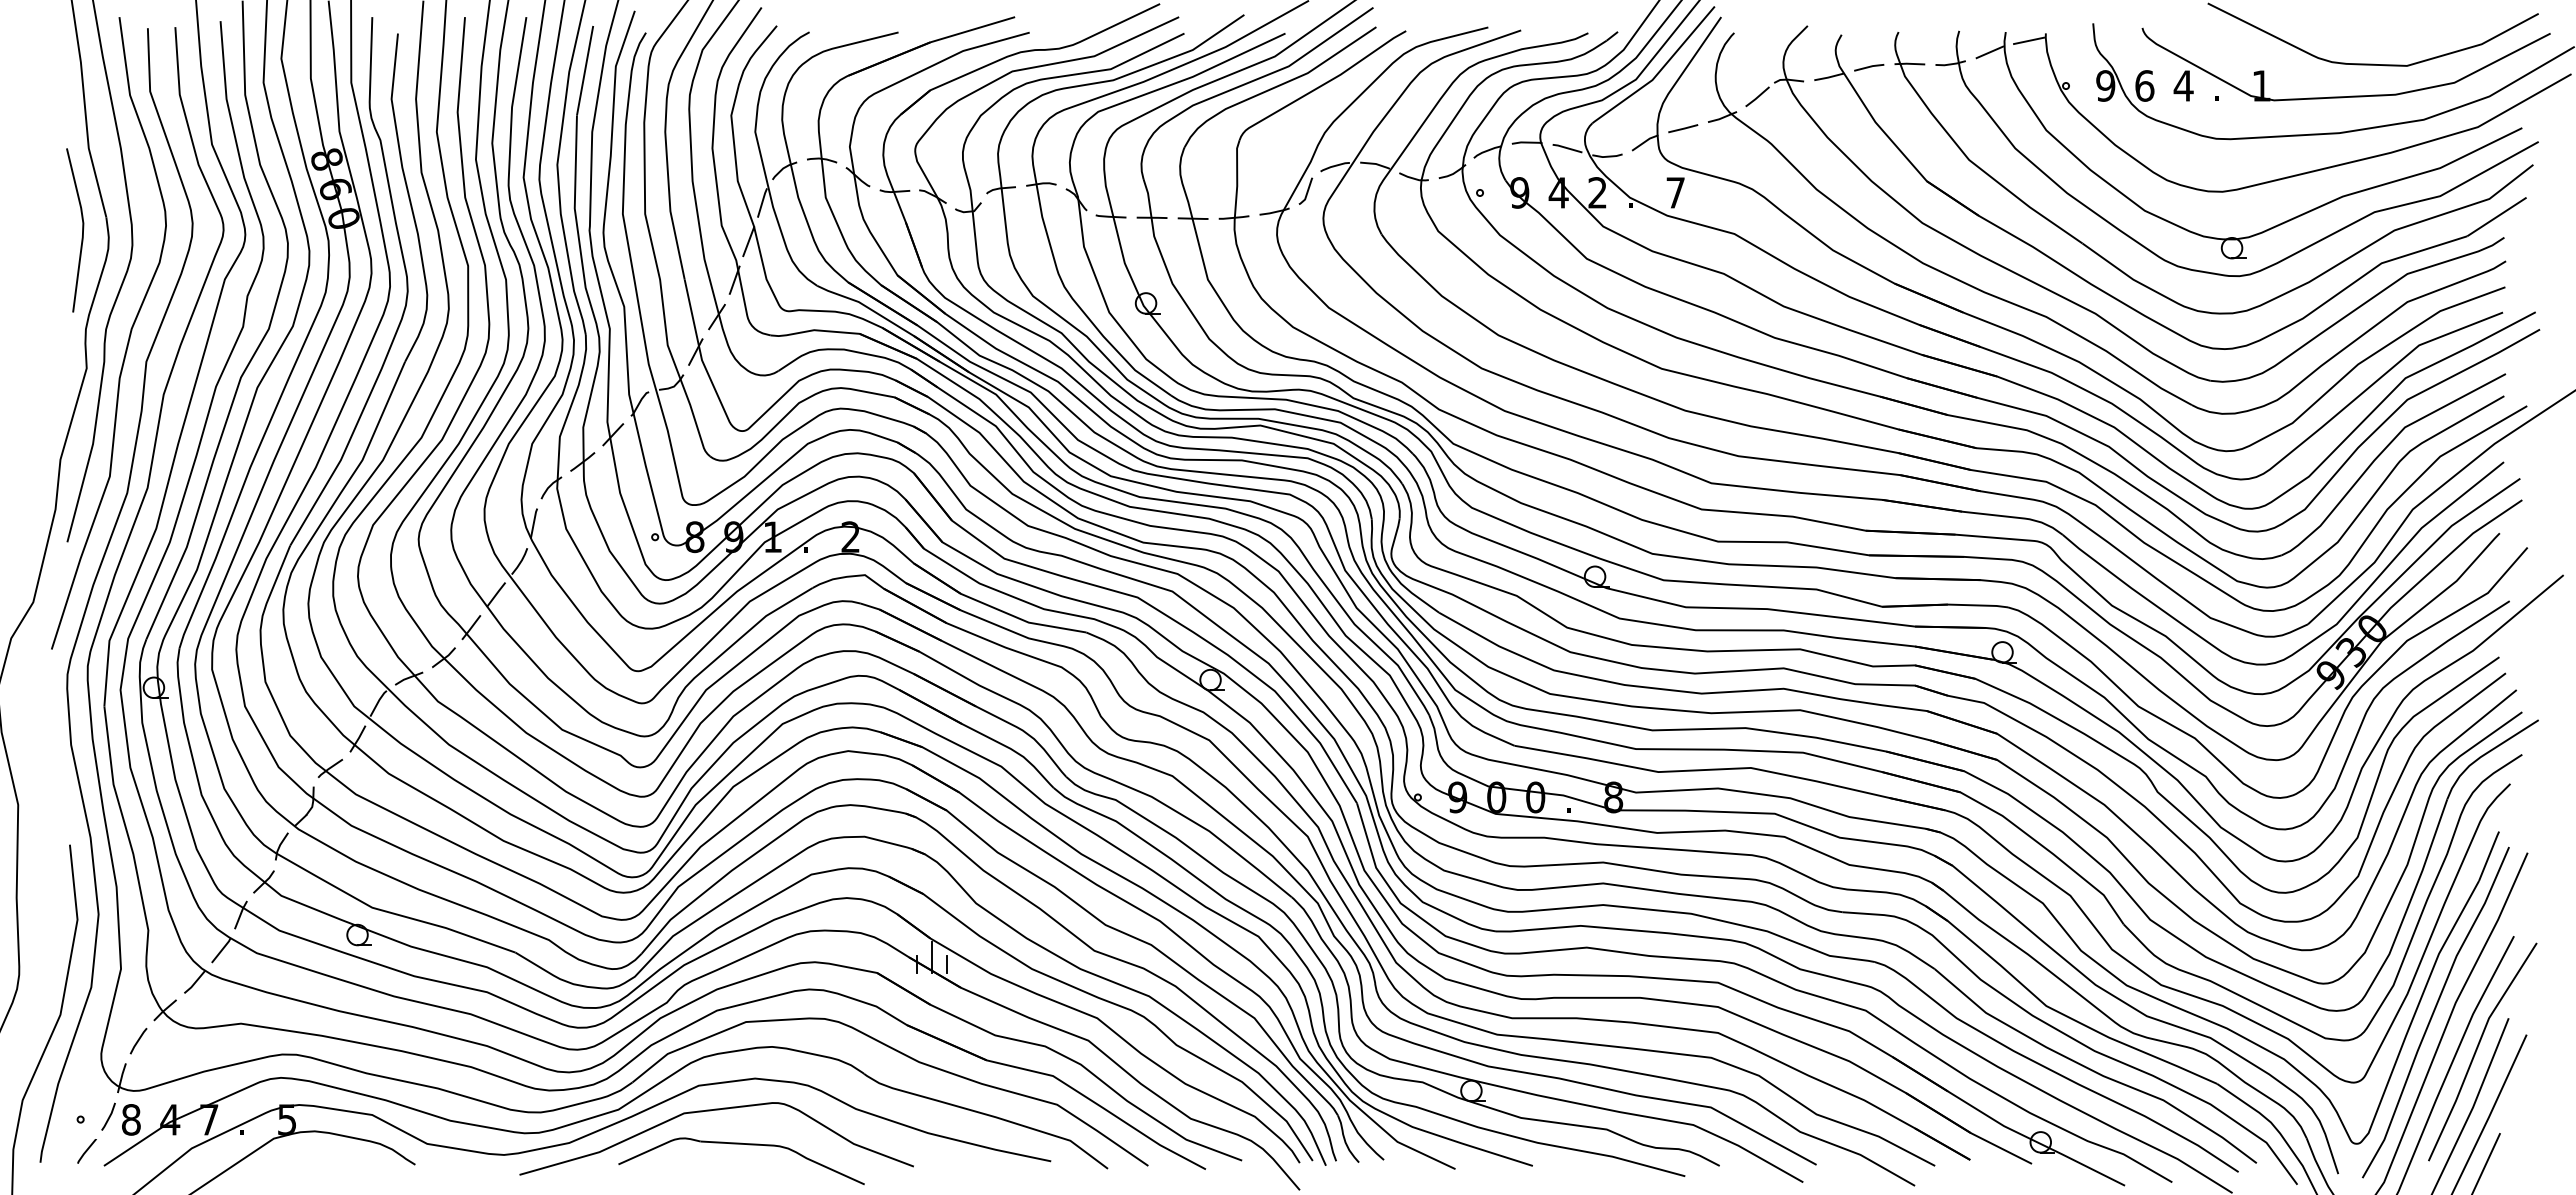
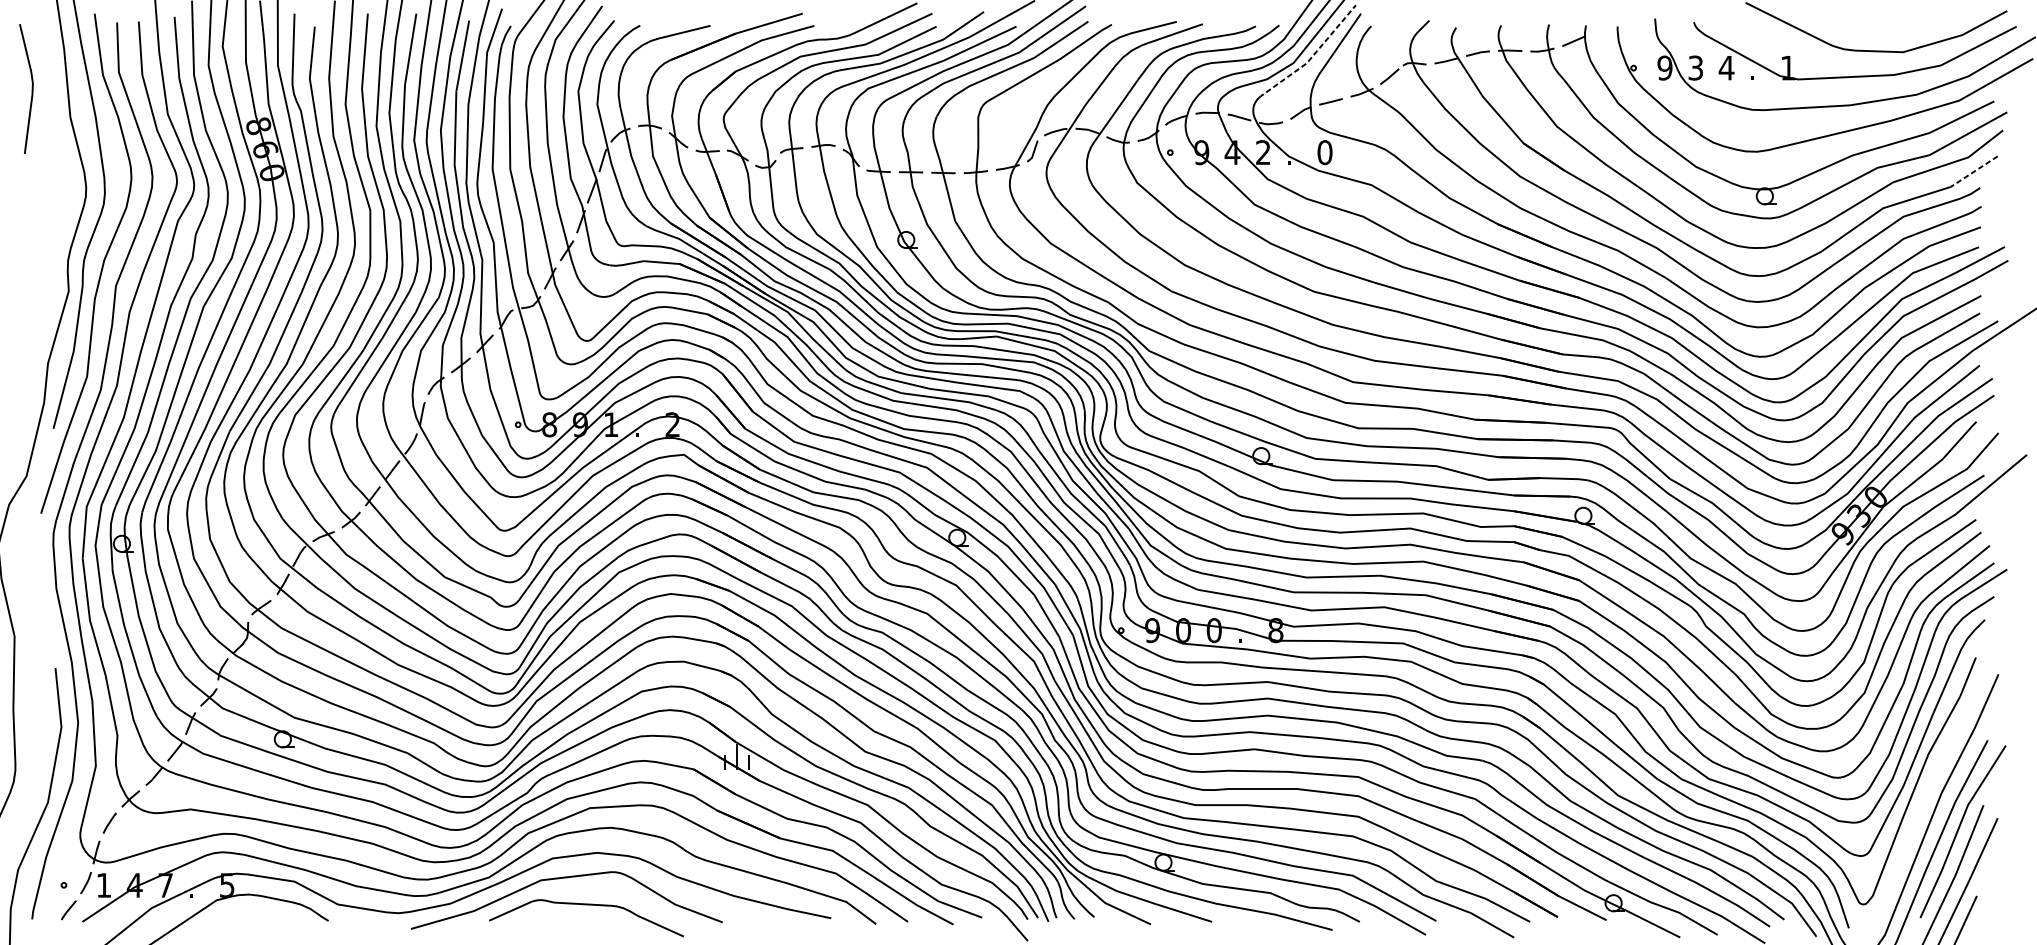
line: (2029, 40) -> (1604, 32), removed
line: (1658, 72) -> (1311, 57), solid -> dashed
text: (2144, 85) -> (1695, 67), 6 -> 3
text: (1675, 192) -> (1324, 152), 7 -> 0
line: (2496, 217) -> (1973, 172), solid -> dashed
line: (82, 230) -> (32, 89), moved
curve: (2434, 1012) -> (1924, 800), removed
text: (131, 1119) -> (104, 885), 8 -> 1

